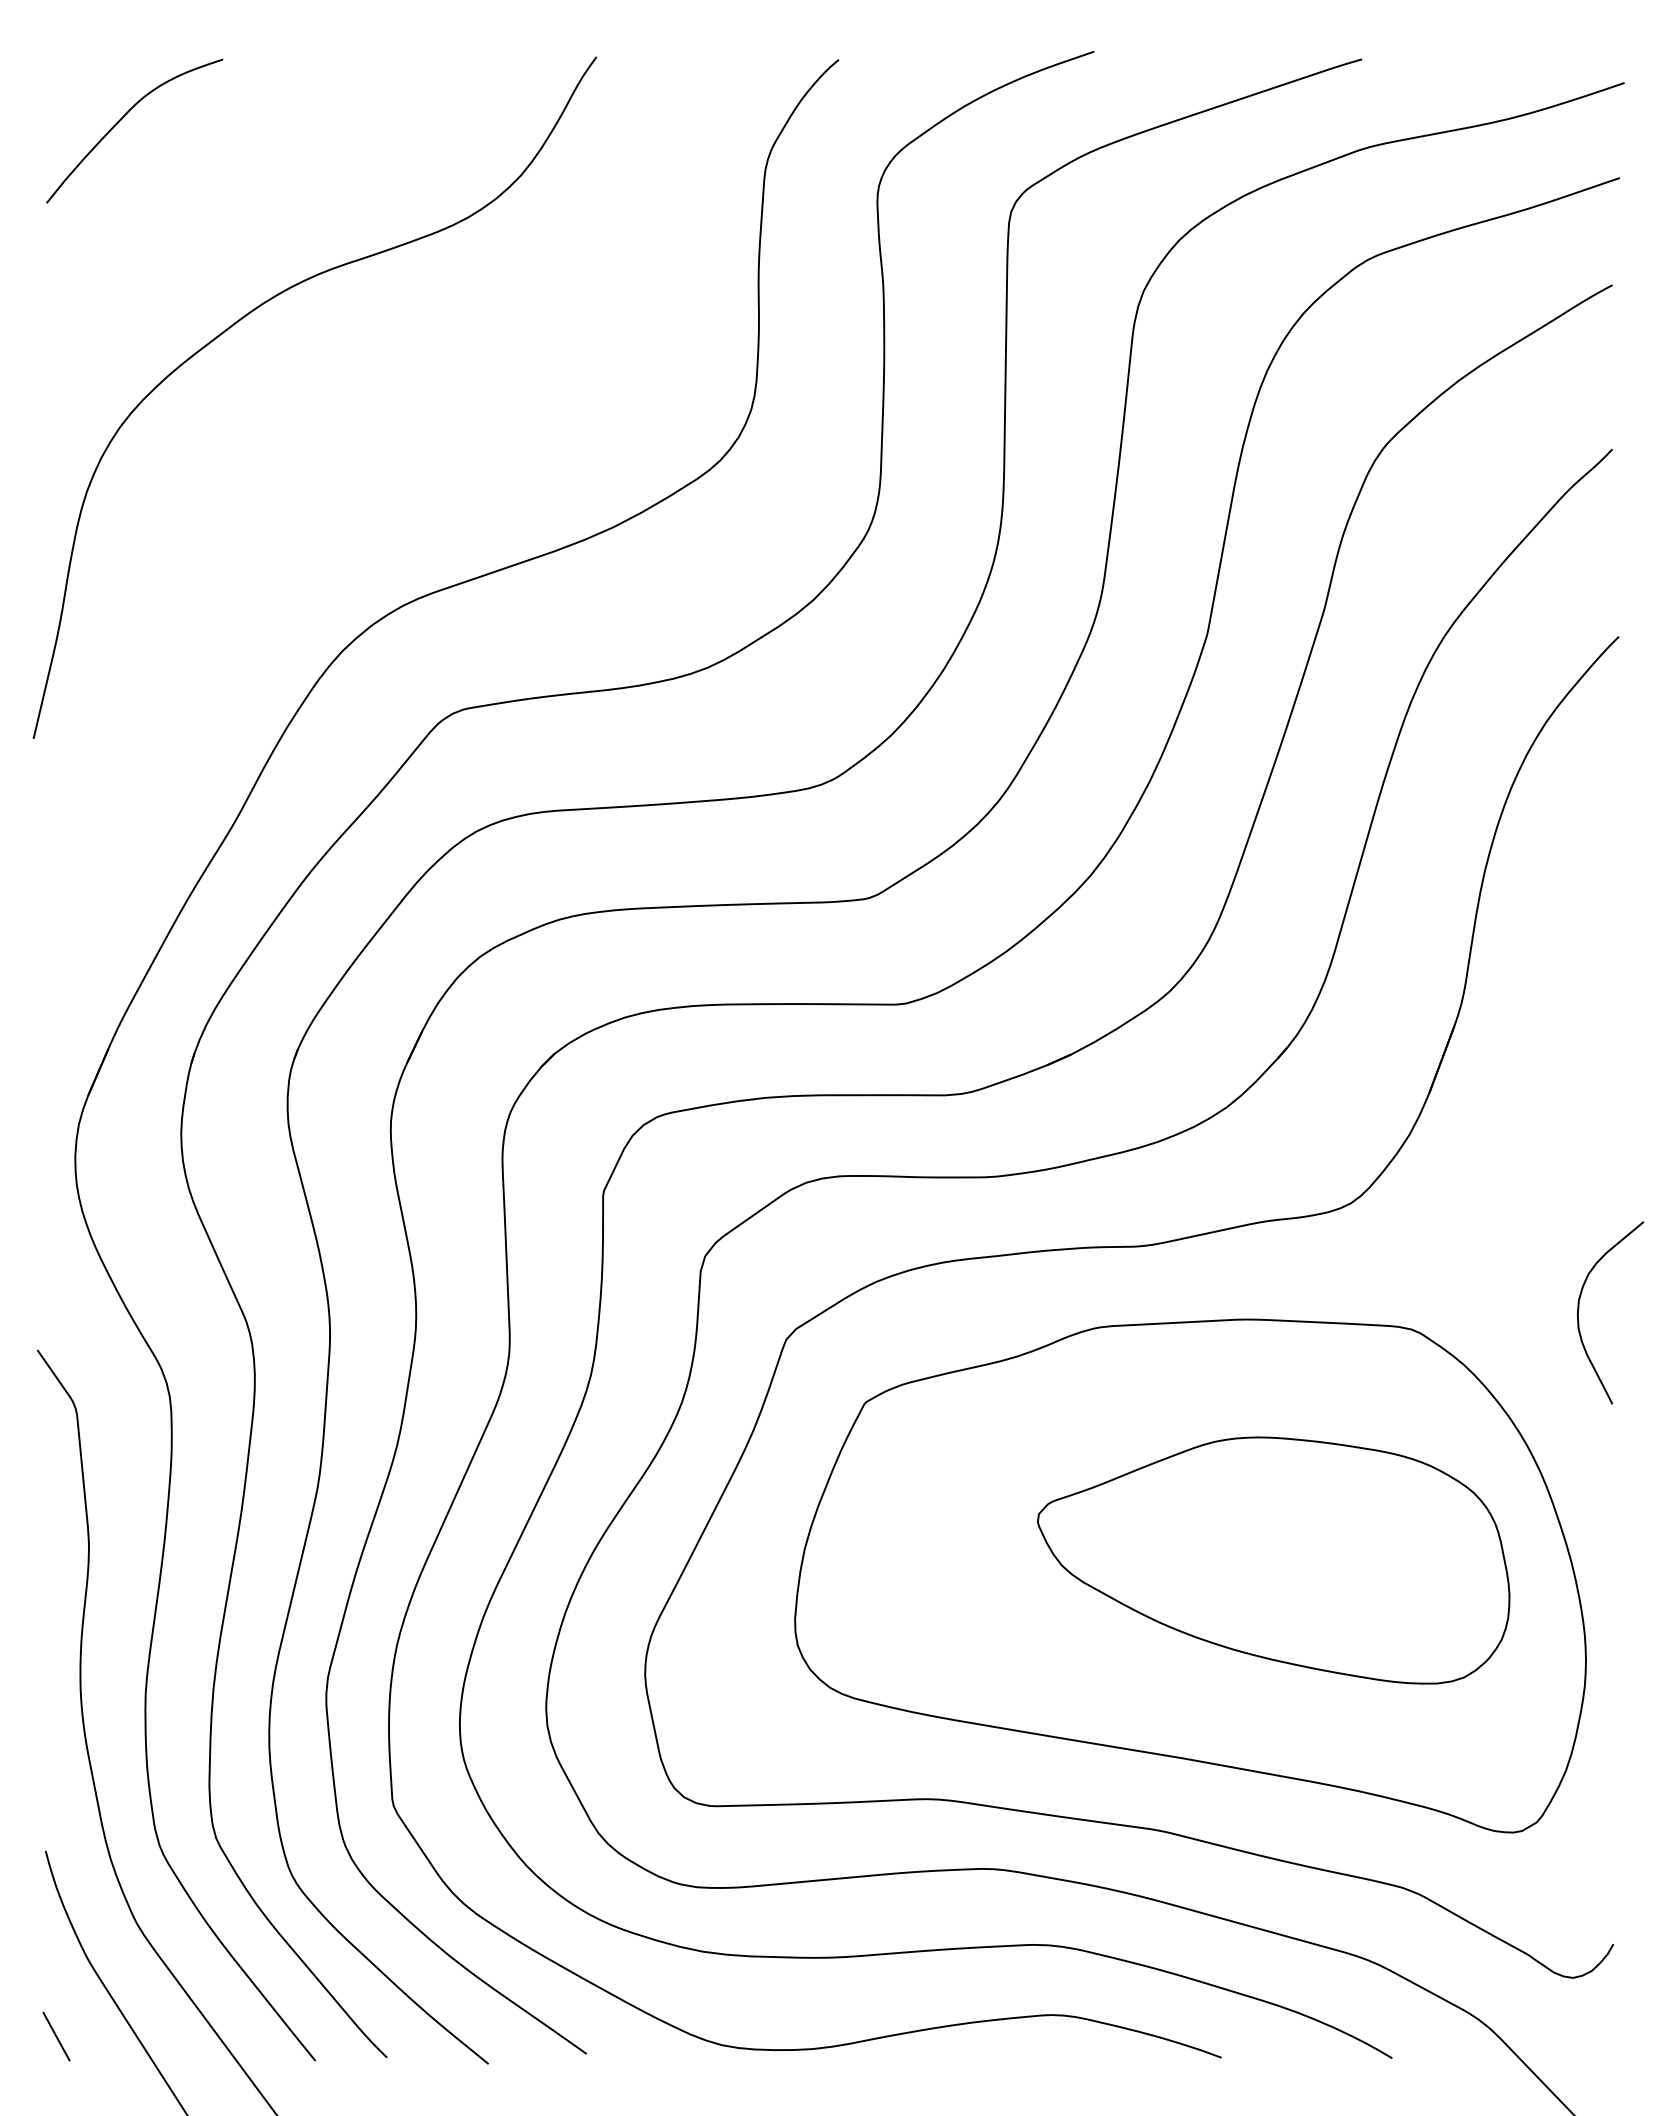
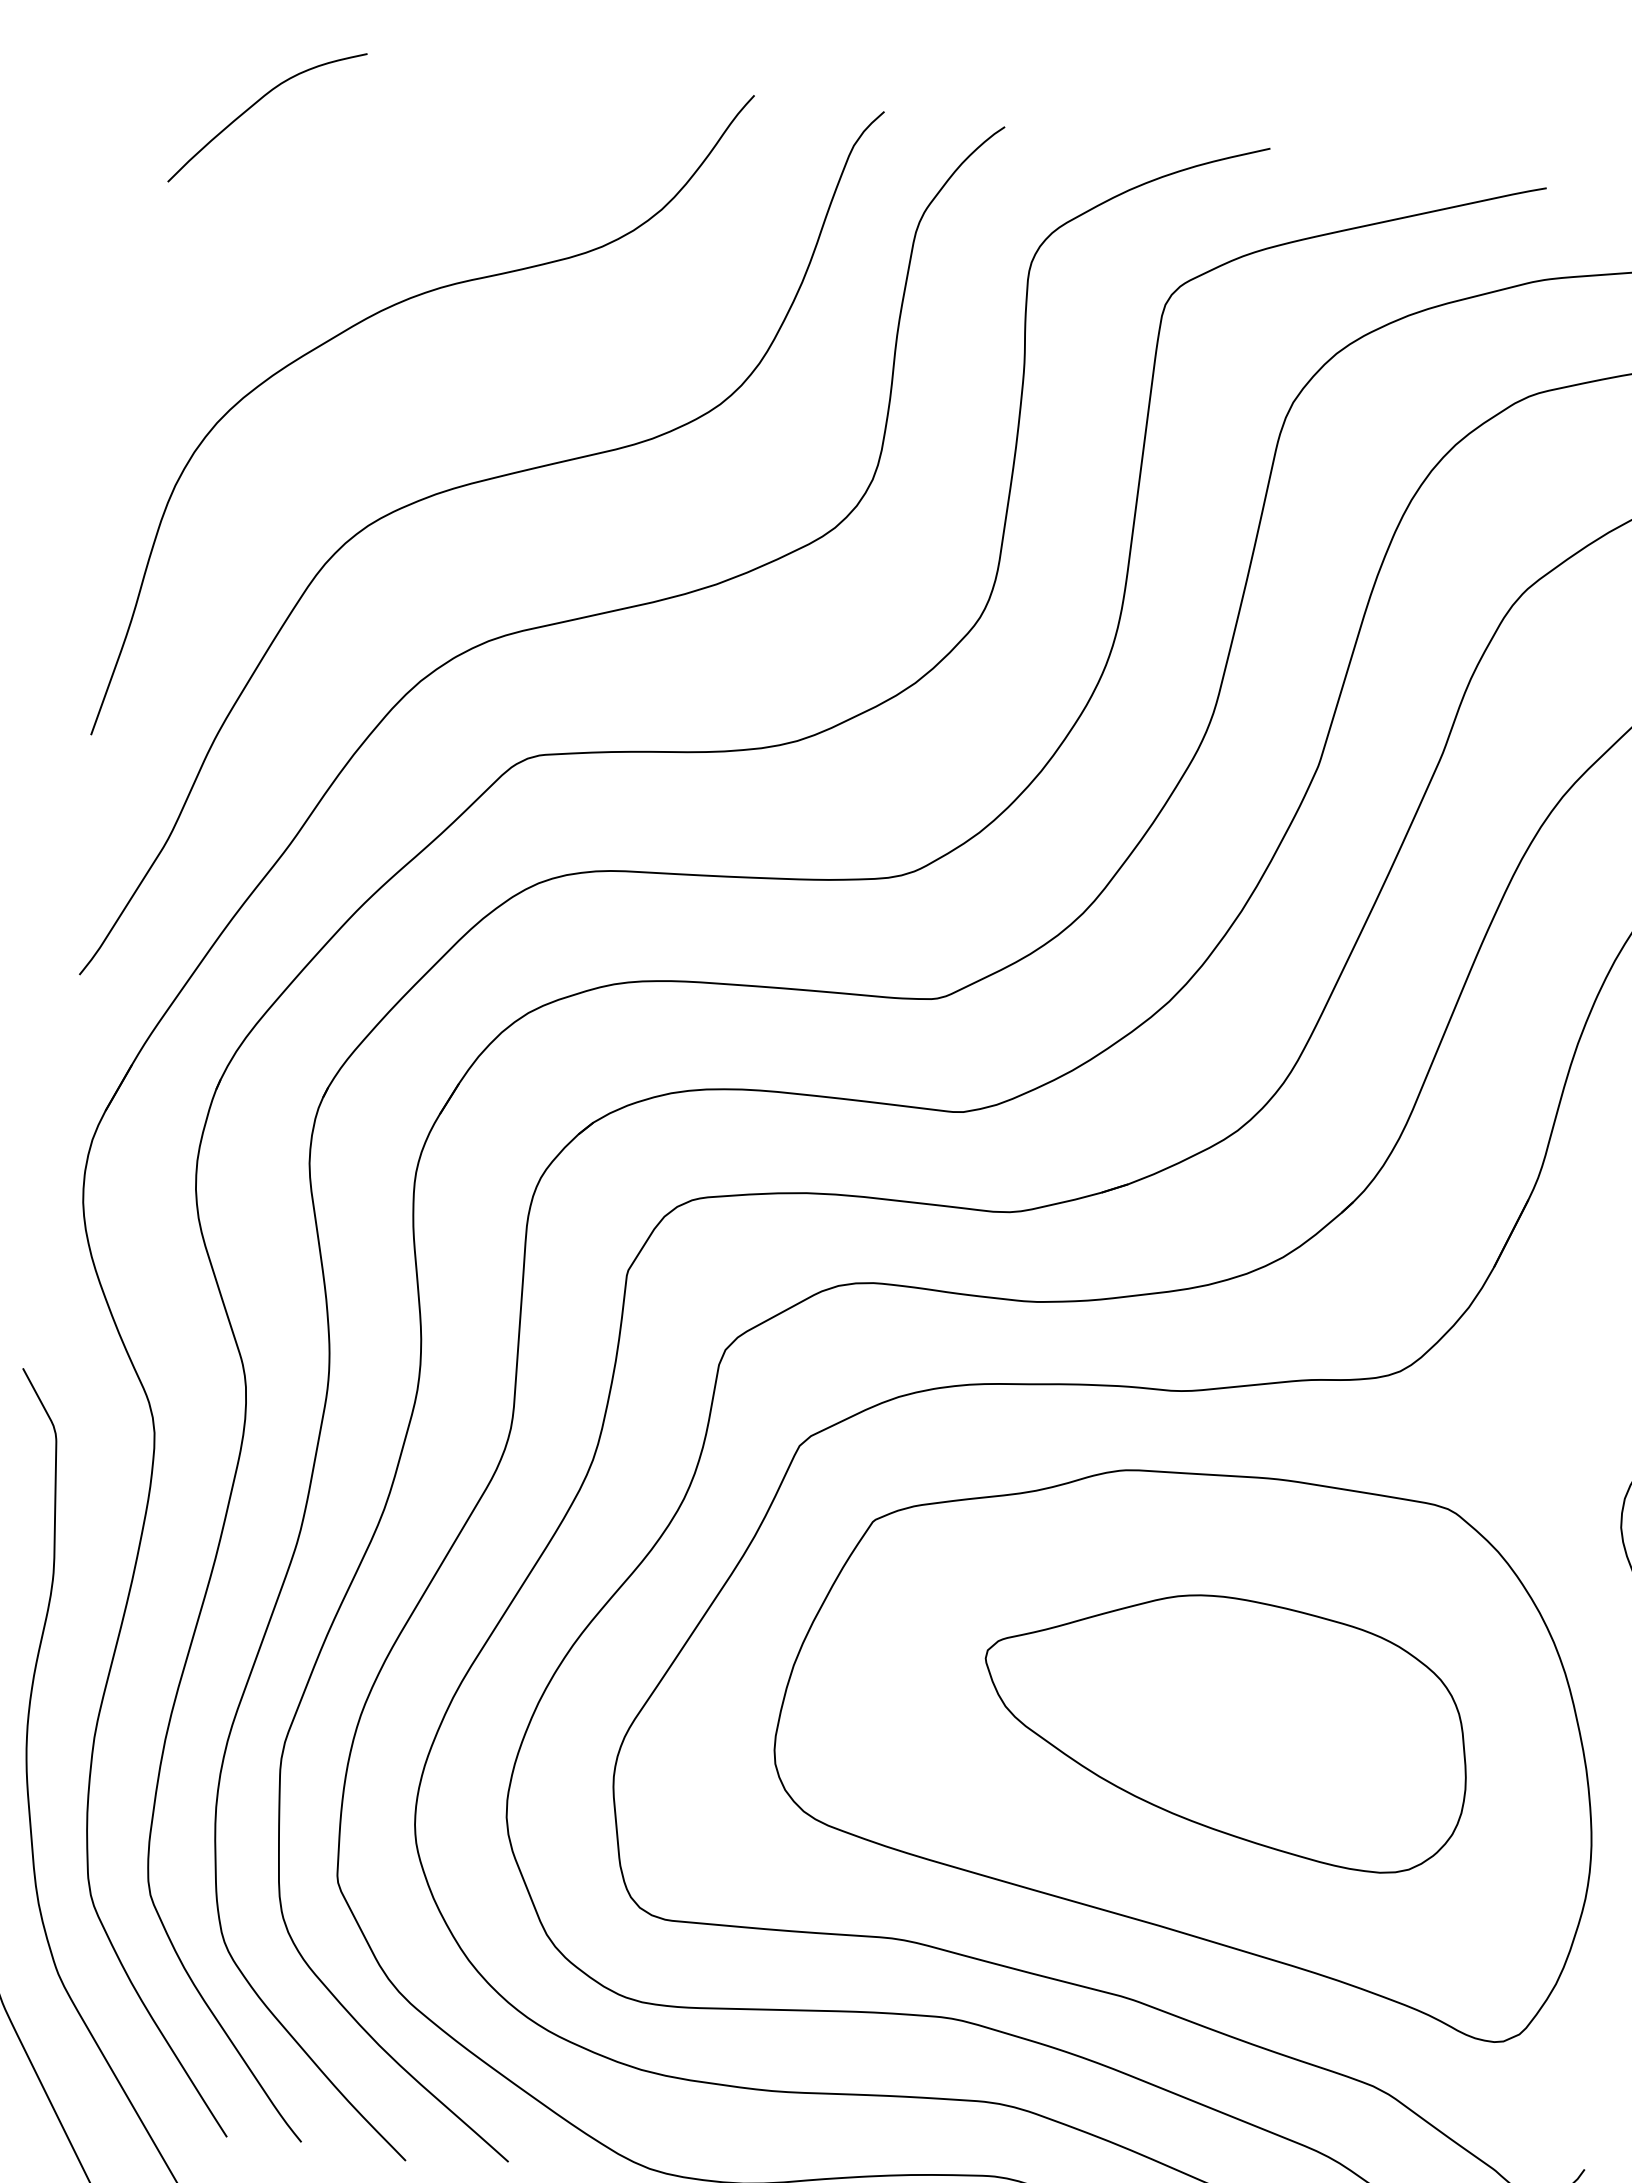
curve: (365, 460) -> (467, 486), added
part: (1273, 1560) -> (1225, 1726), moved

